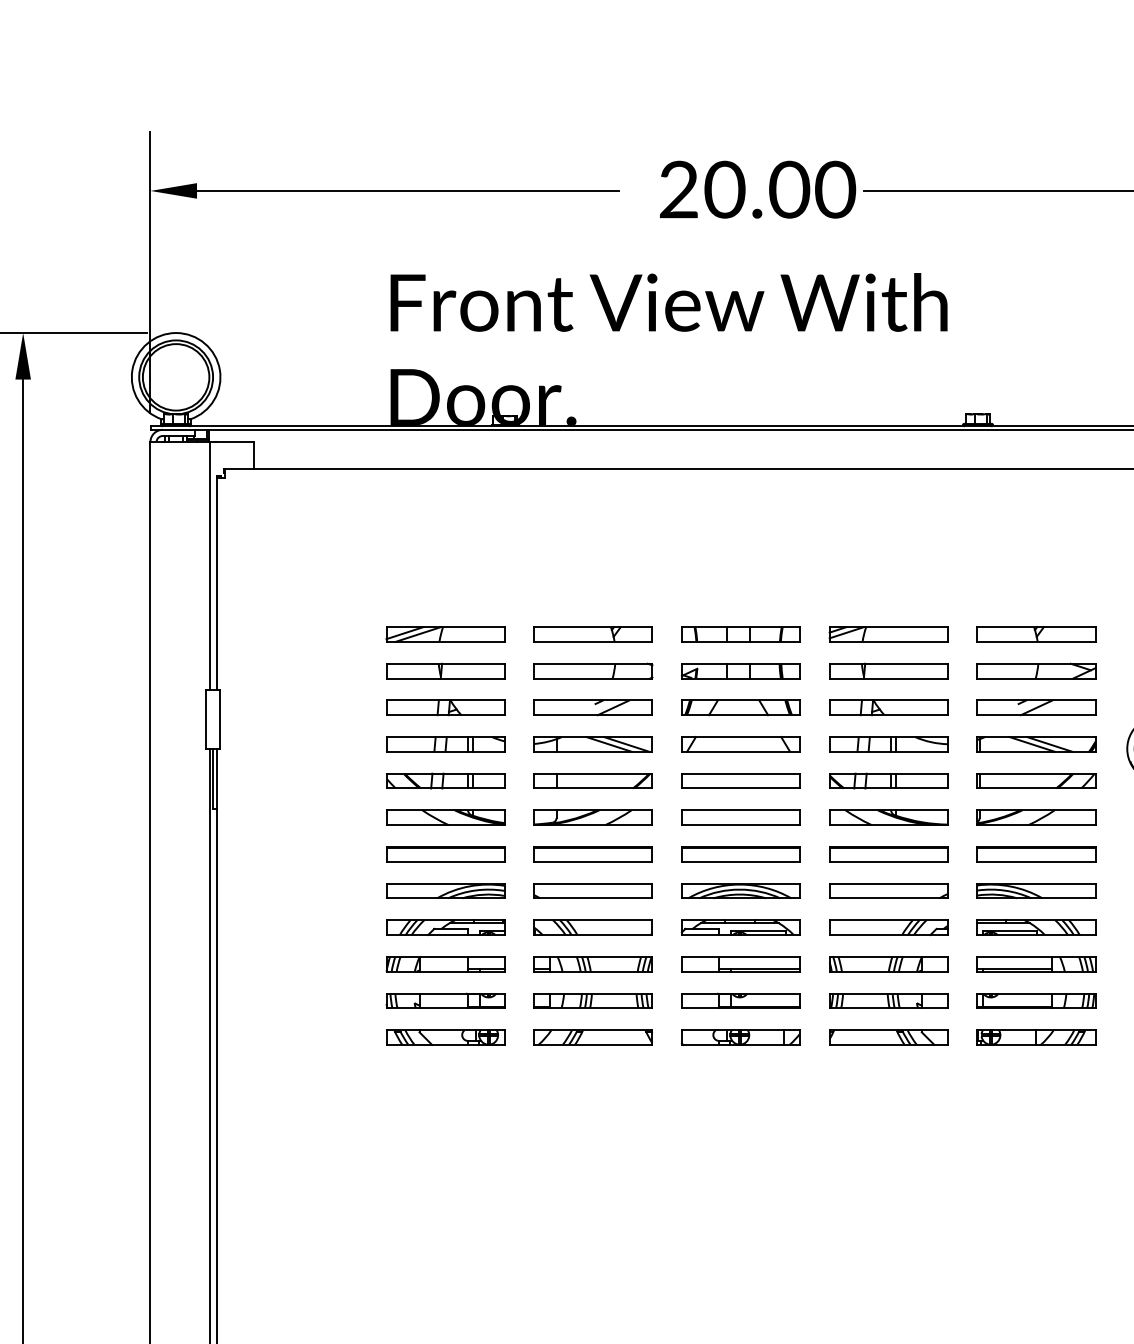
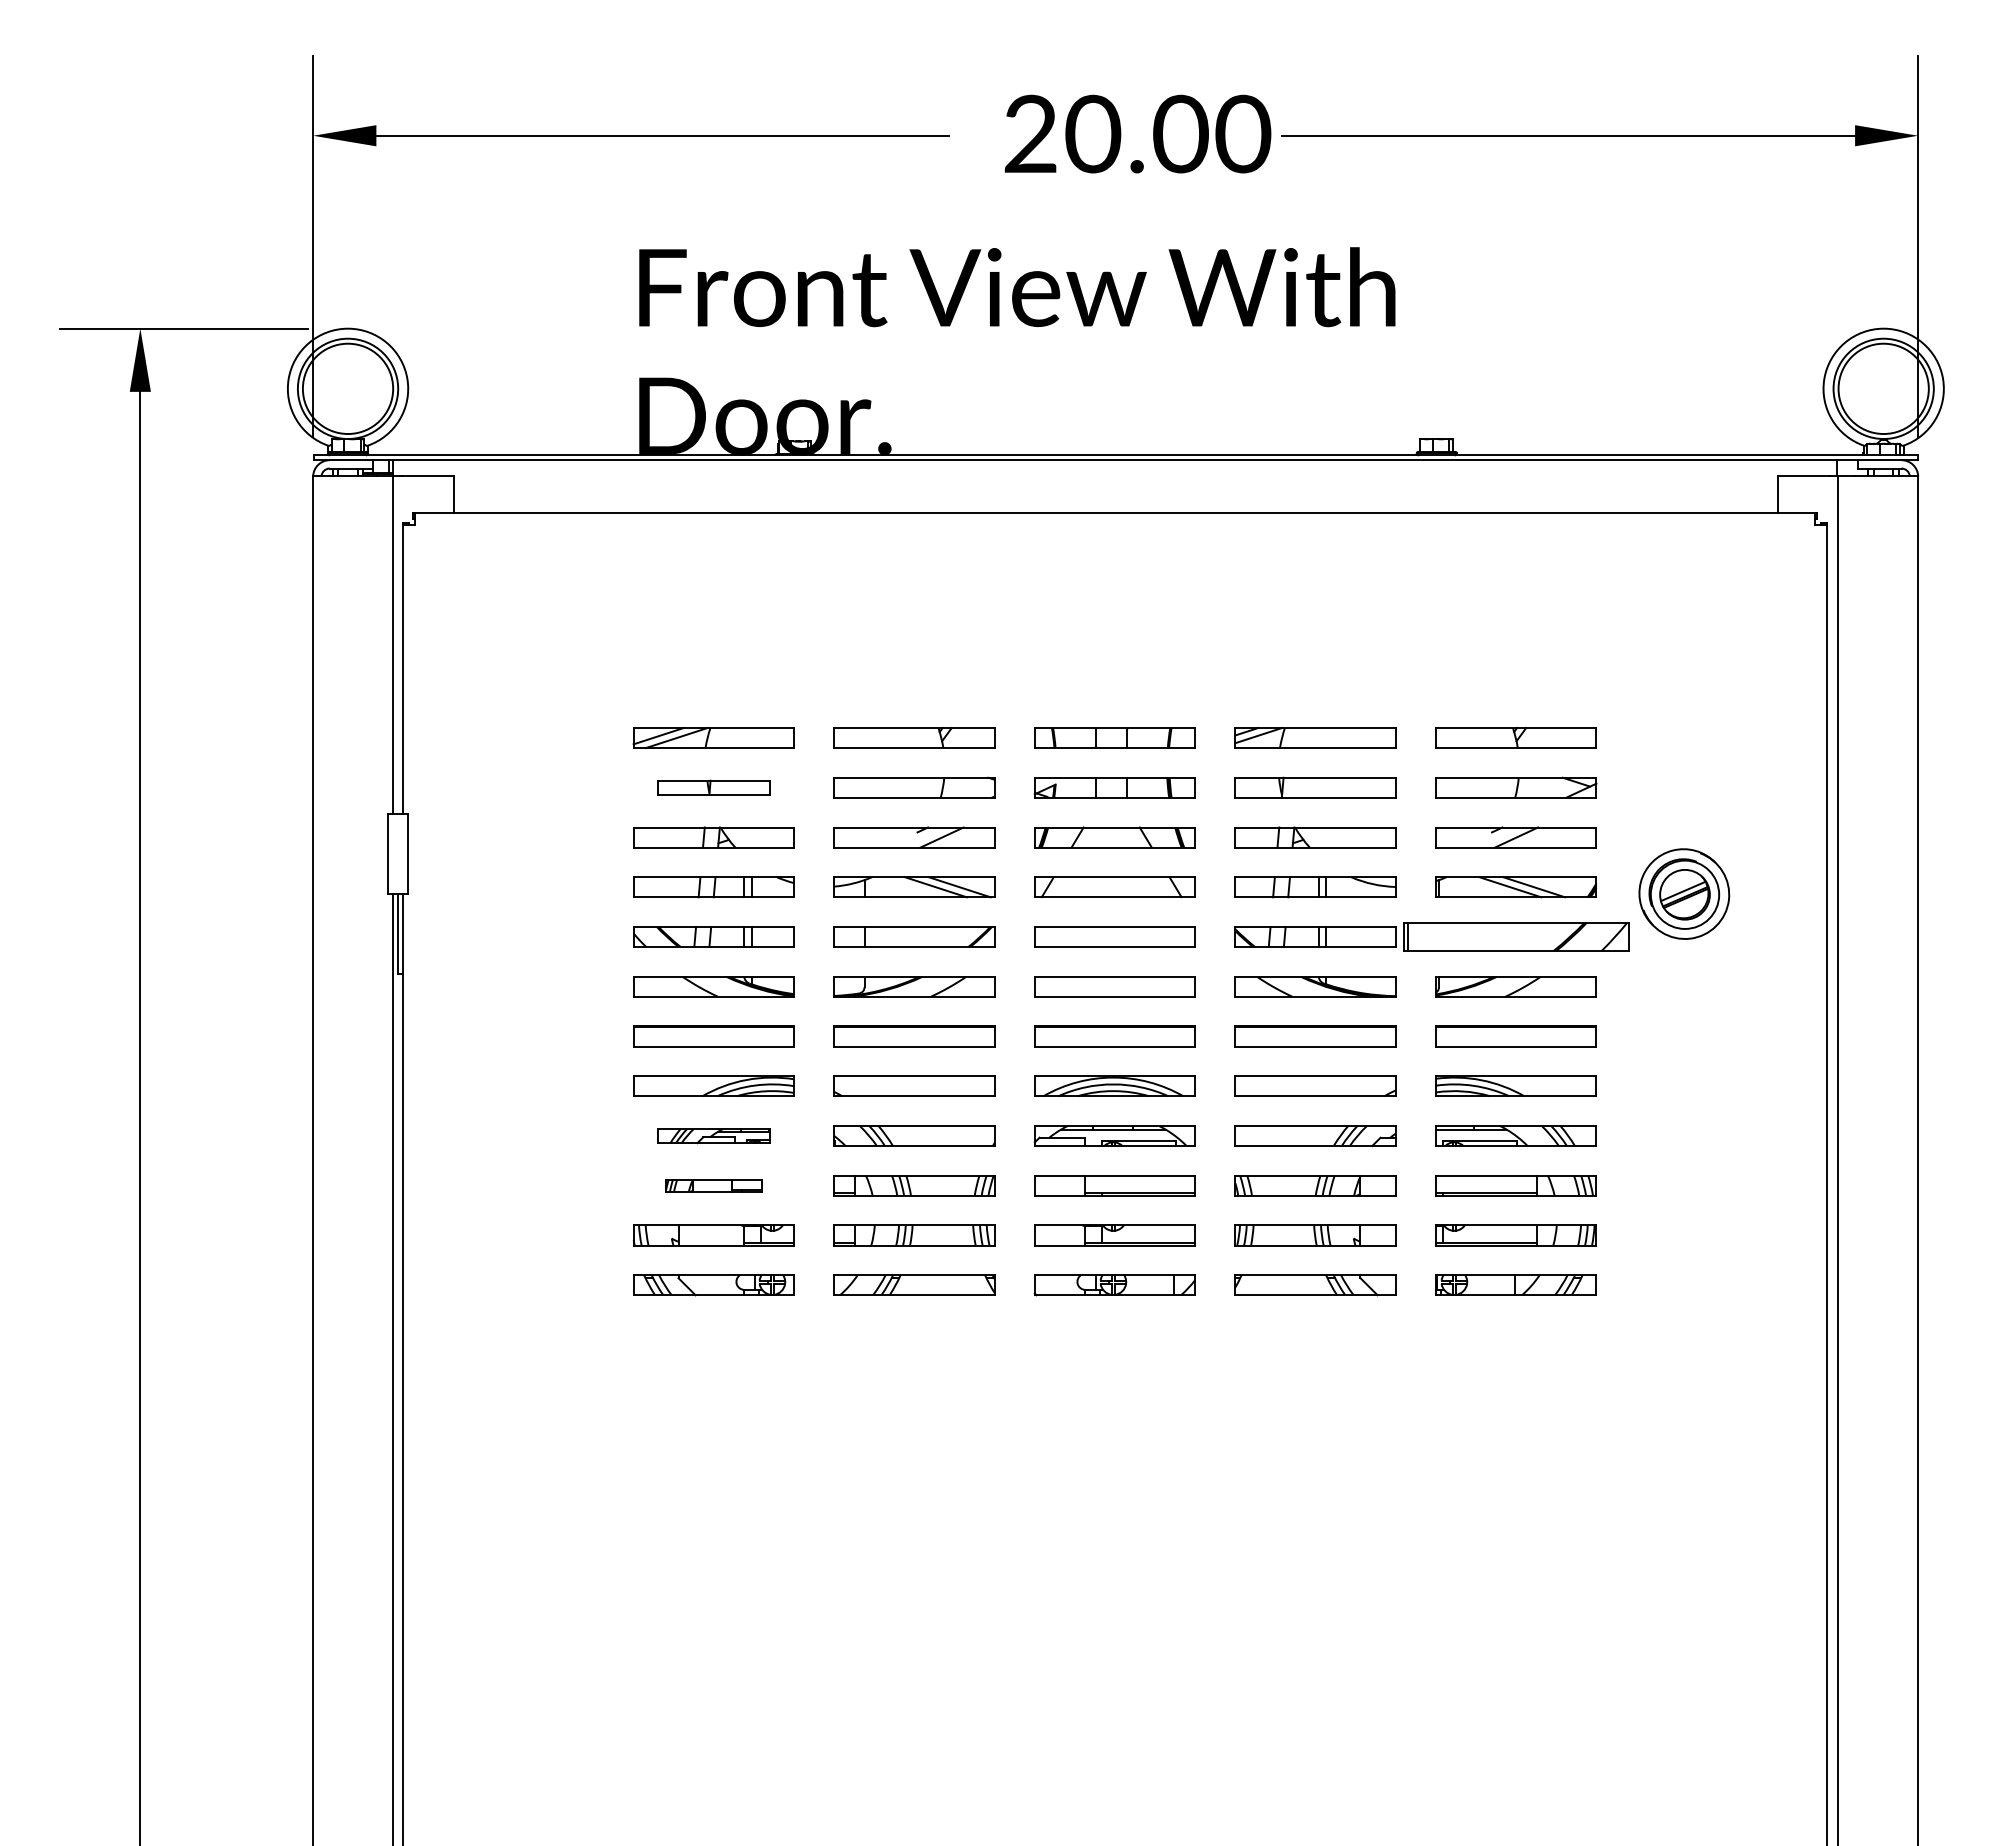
part: (445, 670) -> (713, 787), size x0.7
part: (1035, 780) -> (1515, 936), size x1.4
part: (445, 927) -> (713, 1136), size x0.7
part: (445, 964) -> (713, 1185), size x0.6

